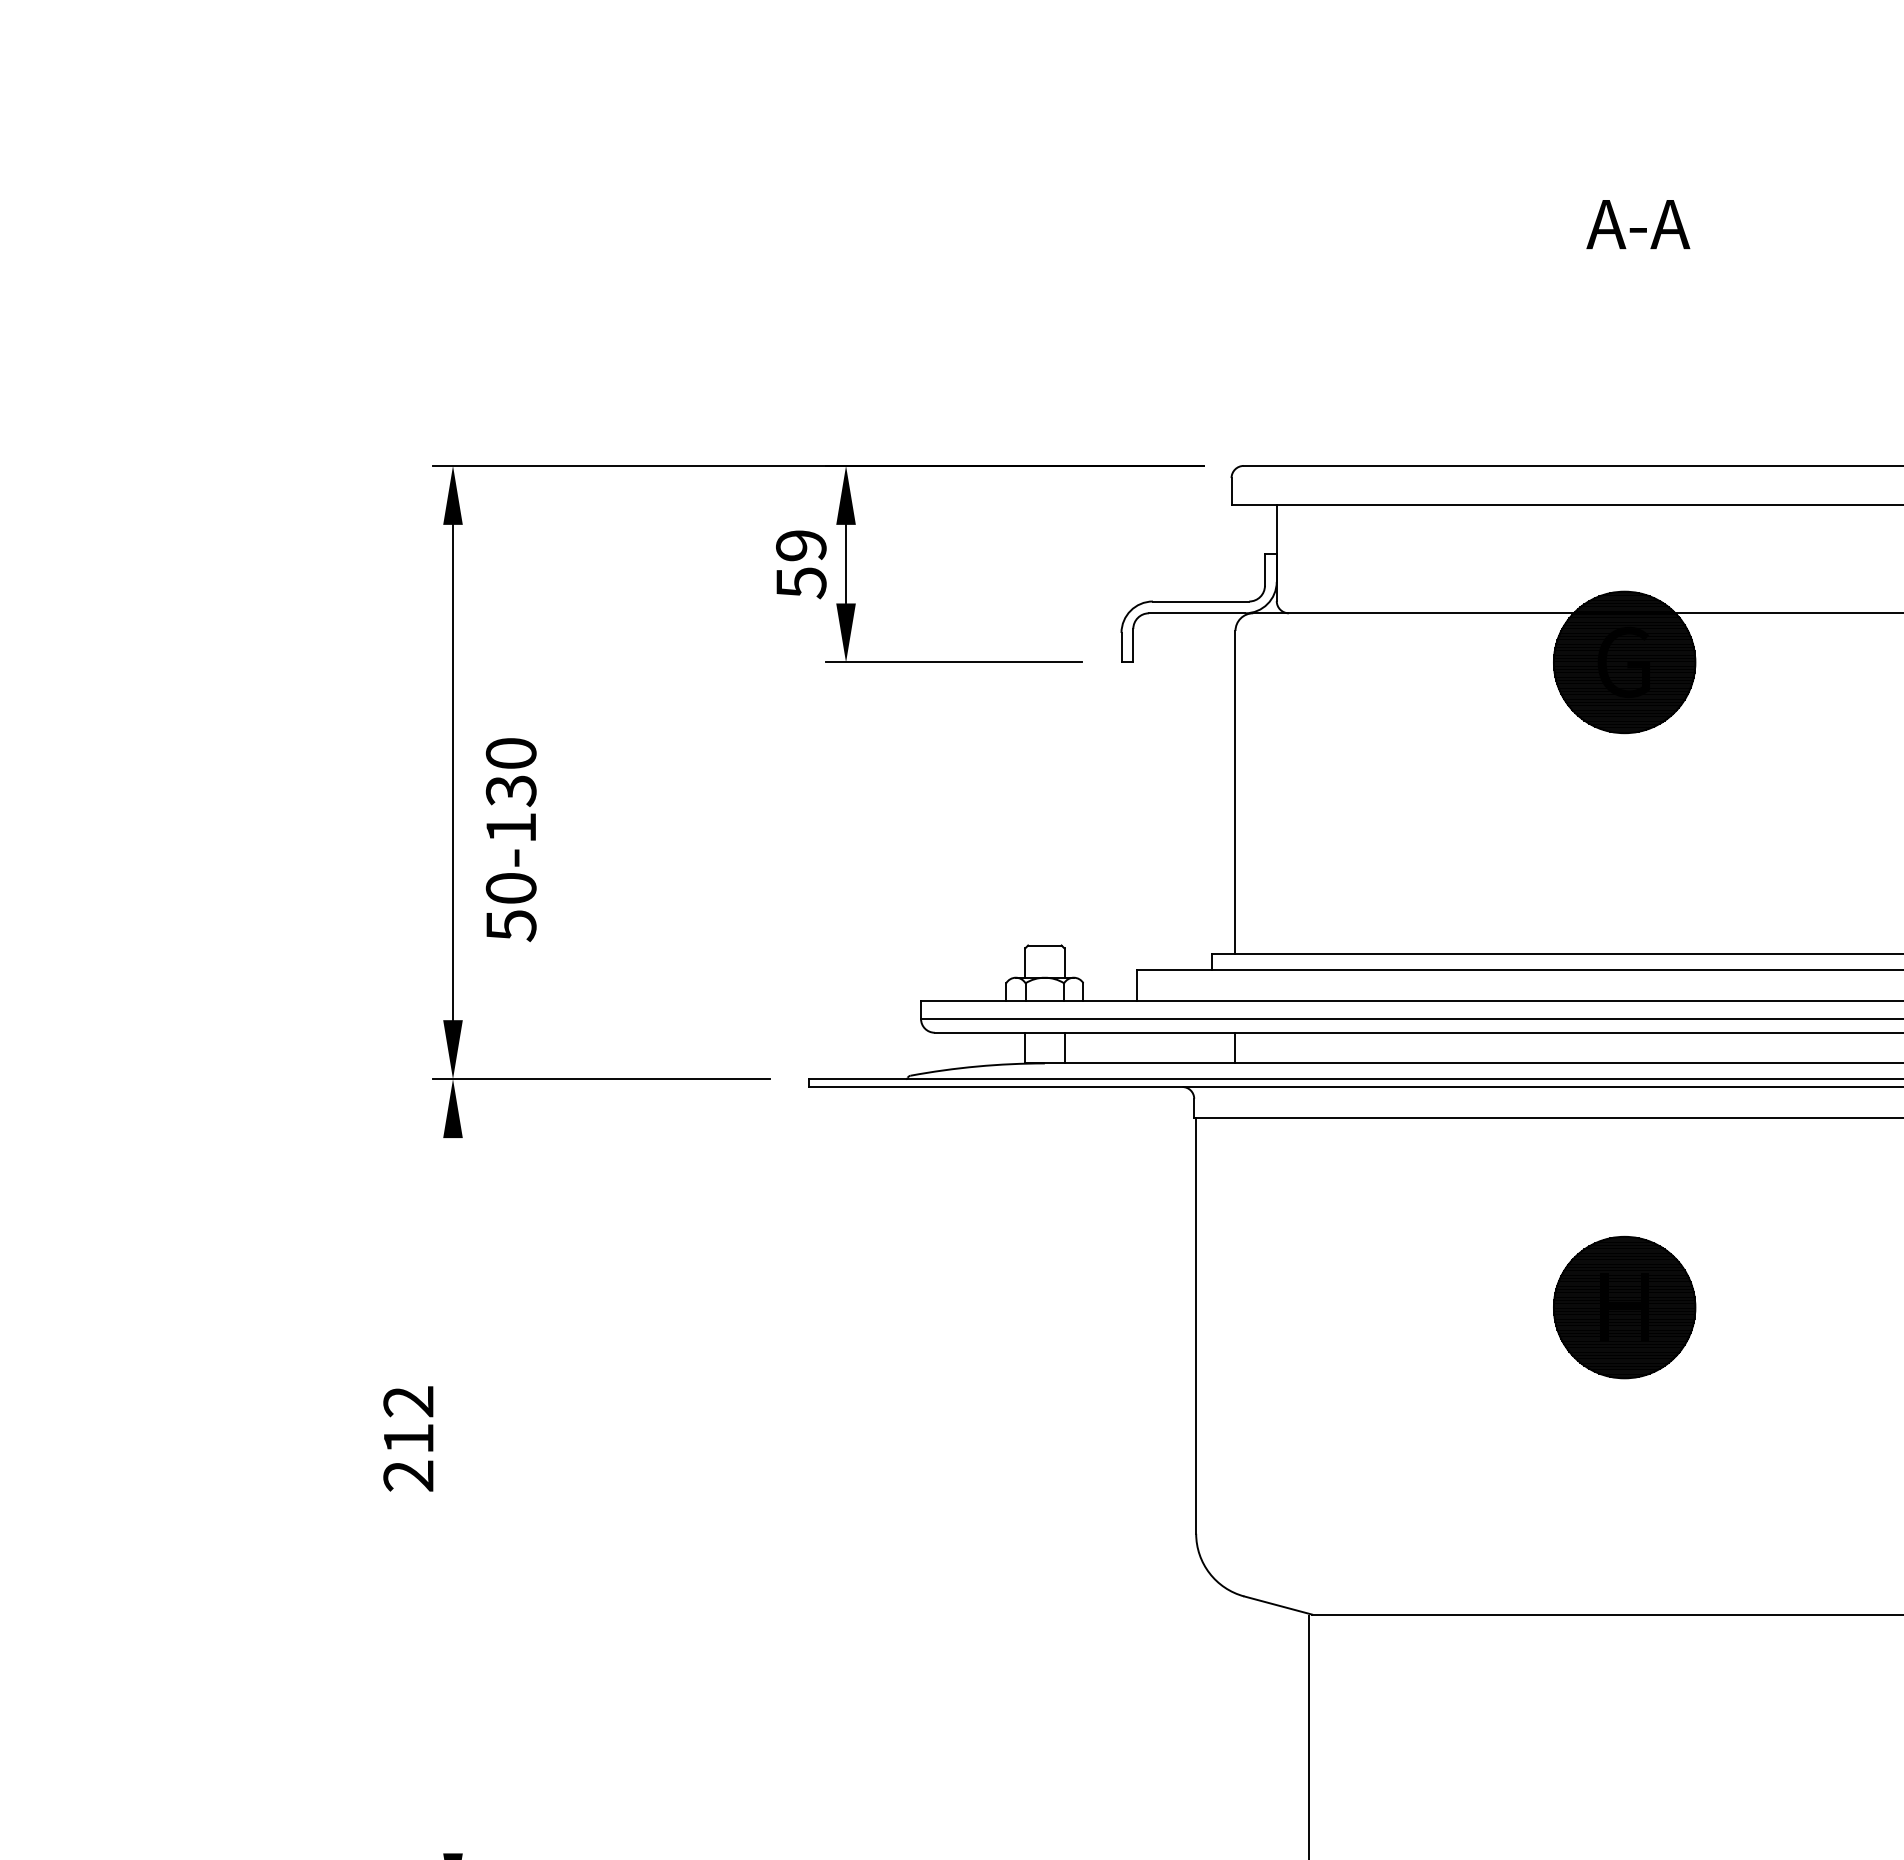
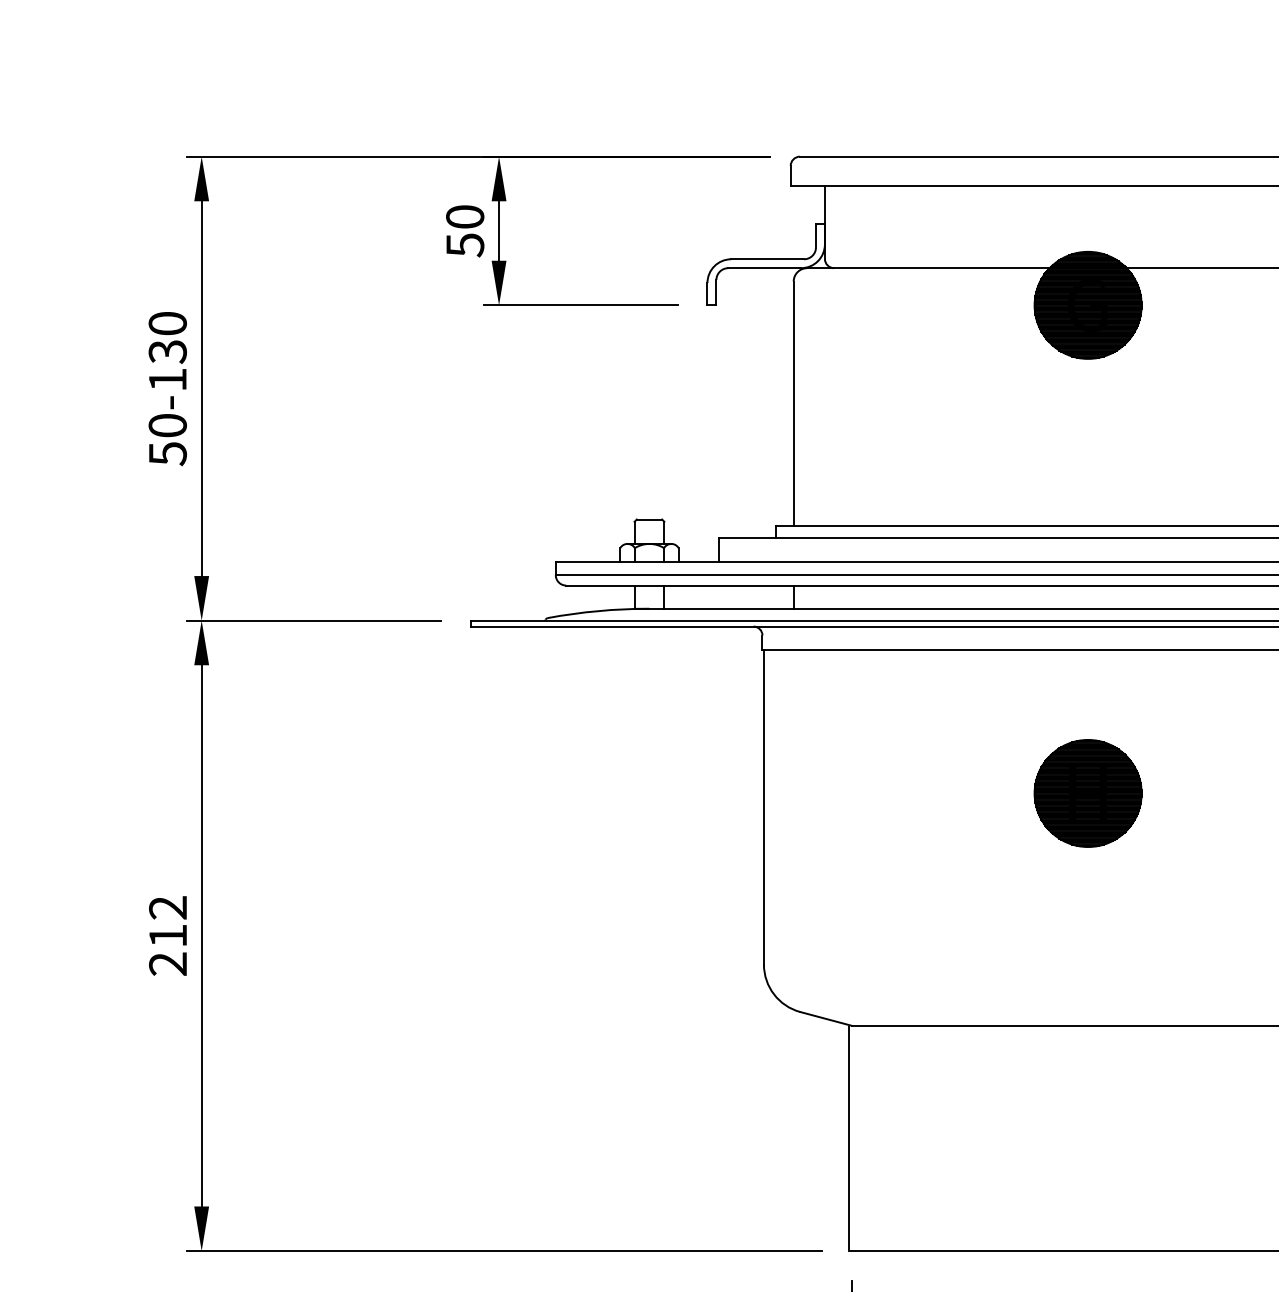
text: (801, 545) -> (465, 216), 59 -> 50
text: (510, 839) -> (167, 388), moved
text: (408, 1438) -> (168, 935), moved
line: (453, 1495) -> (202, 935), added

